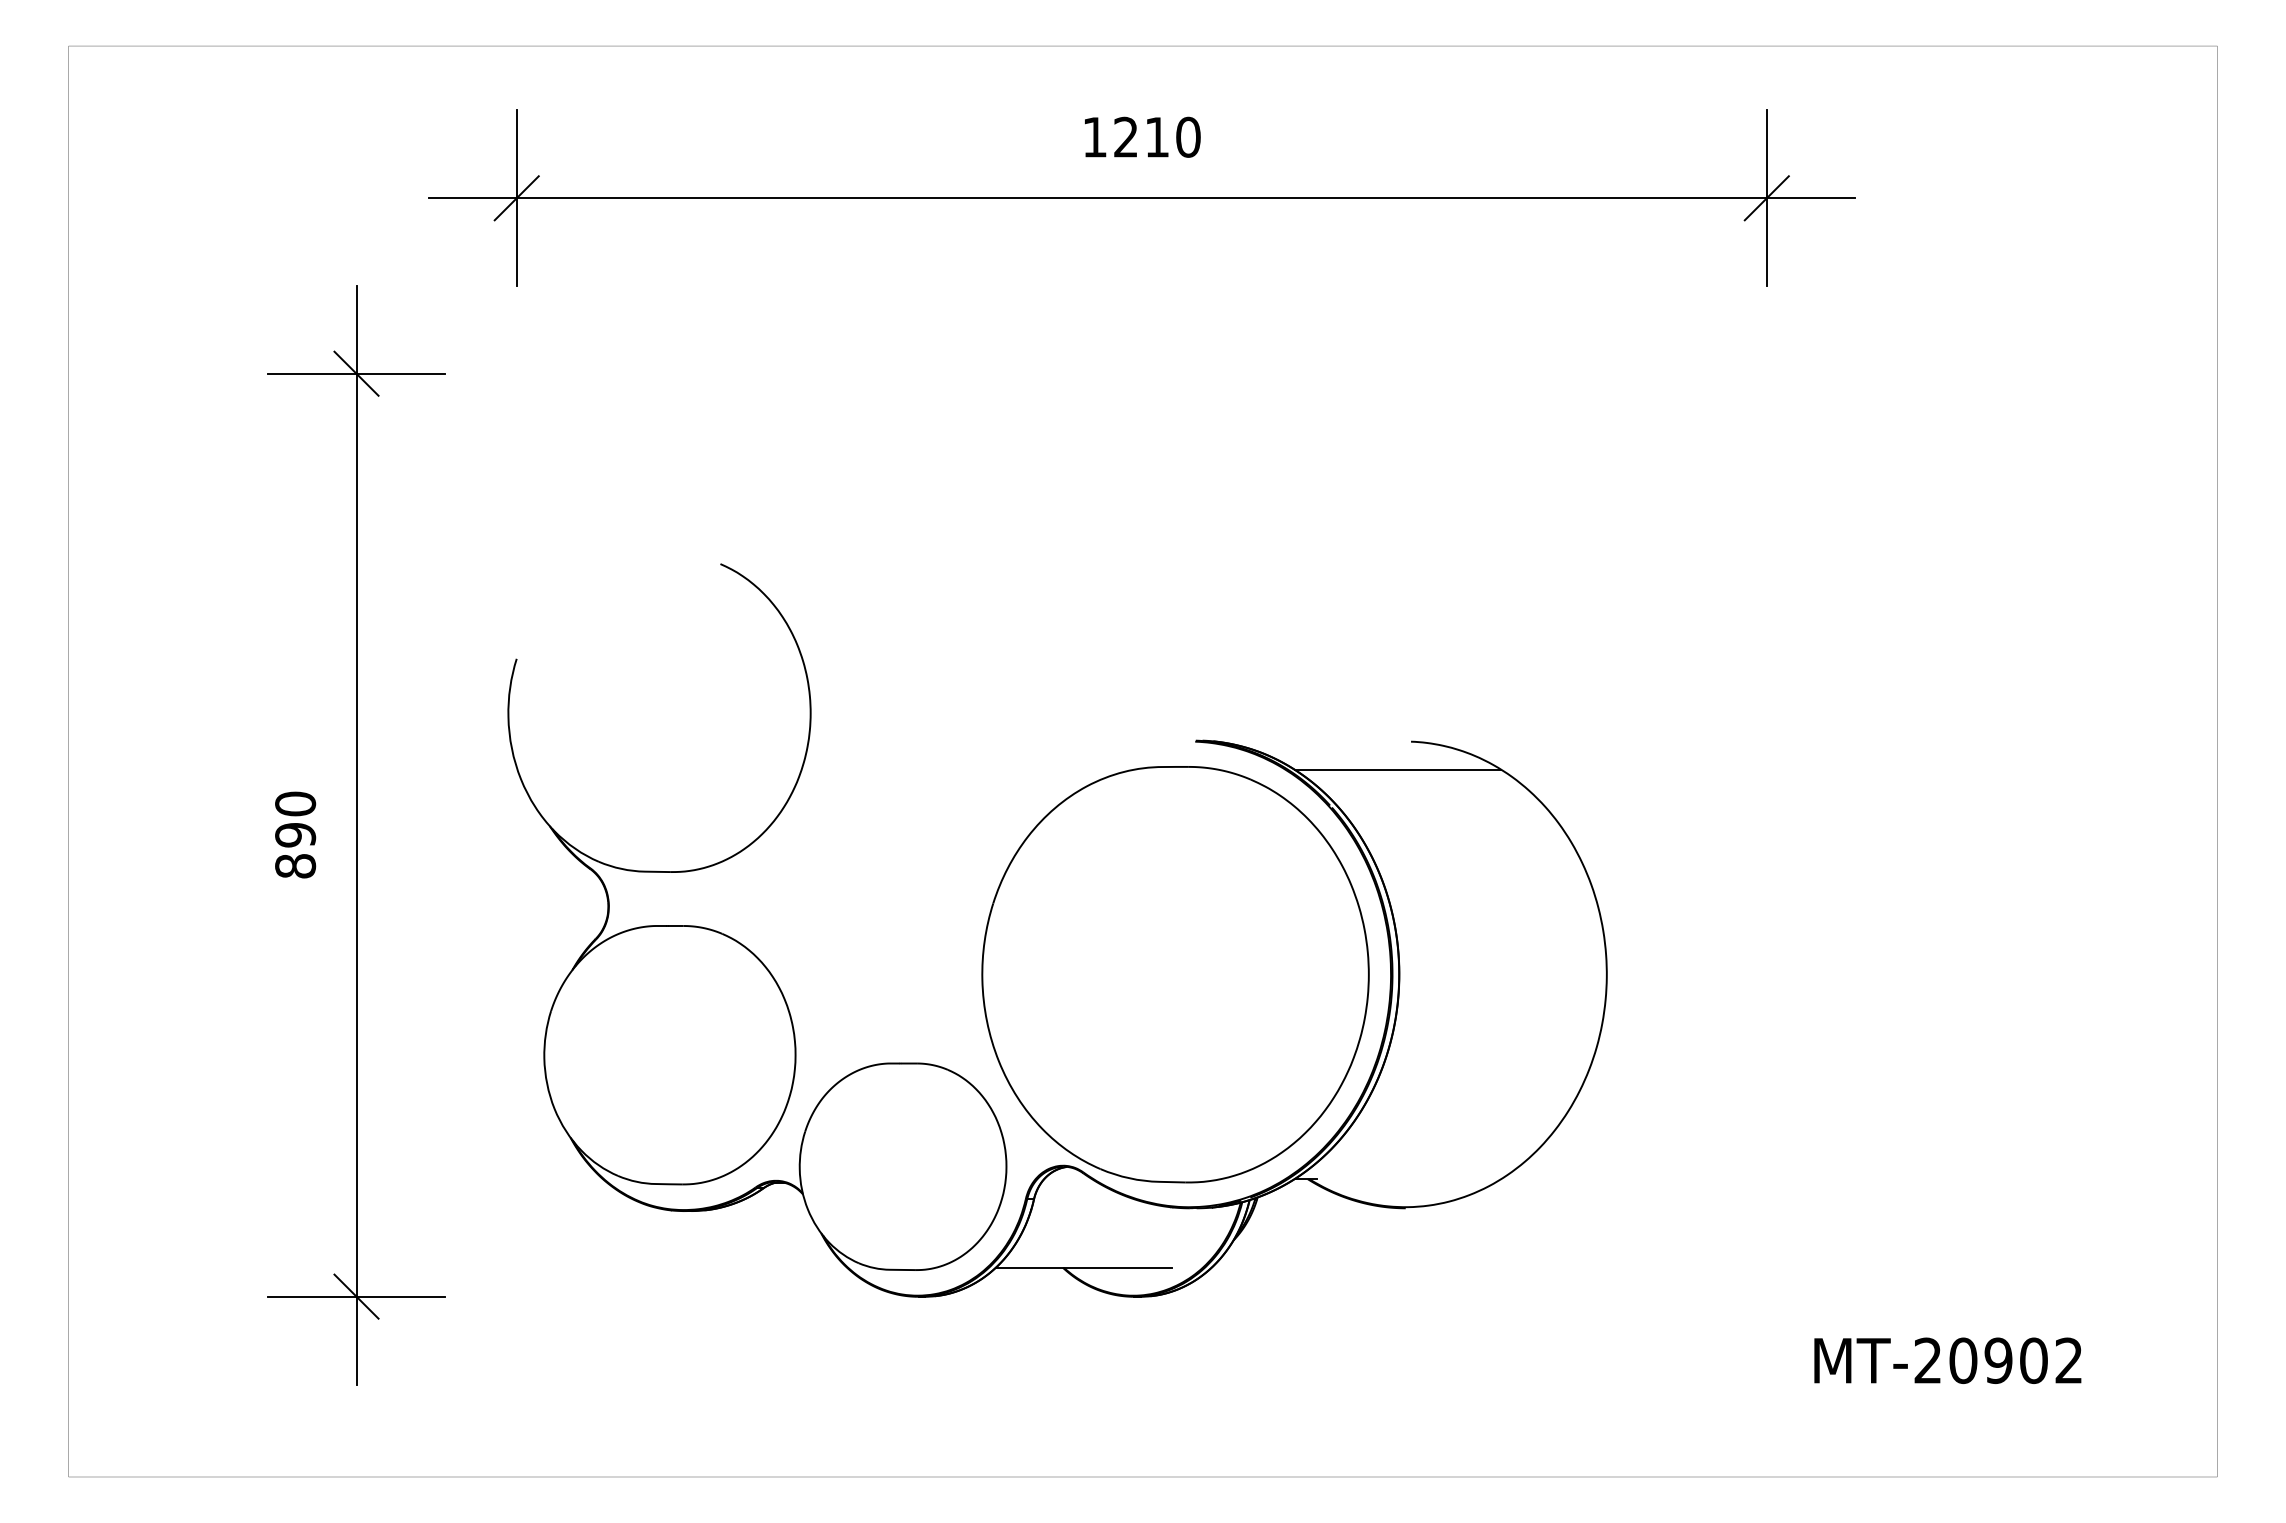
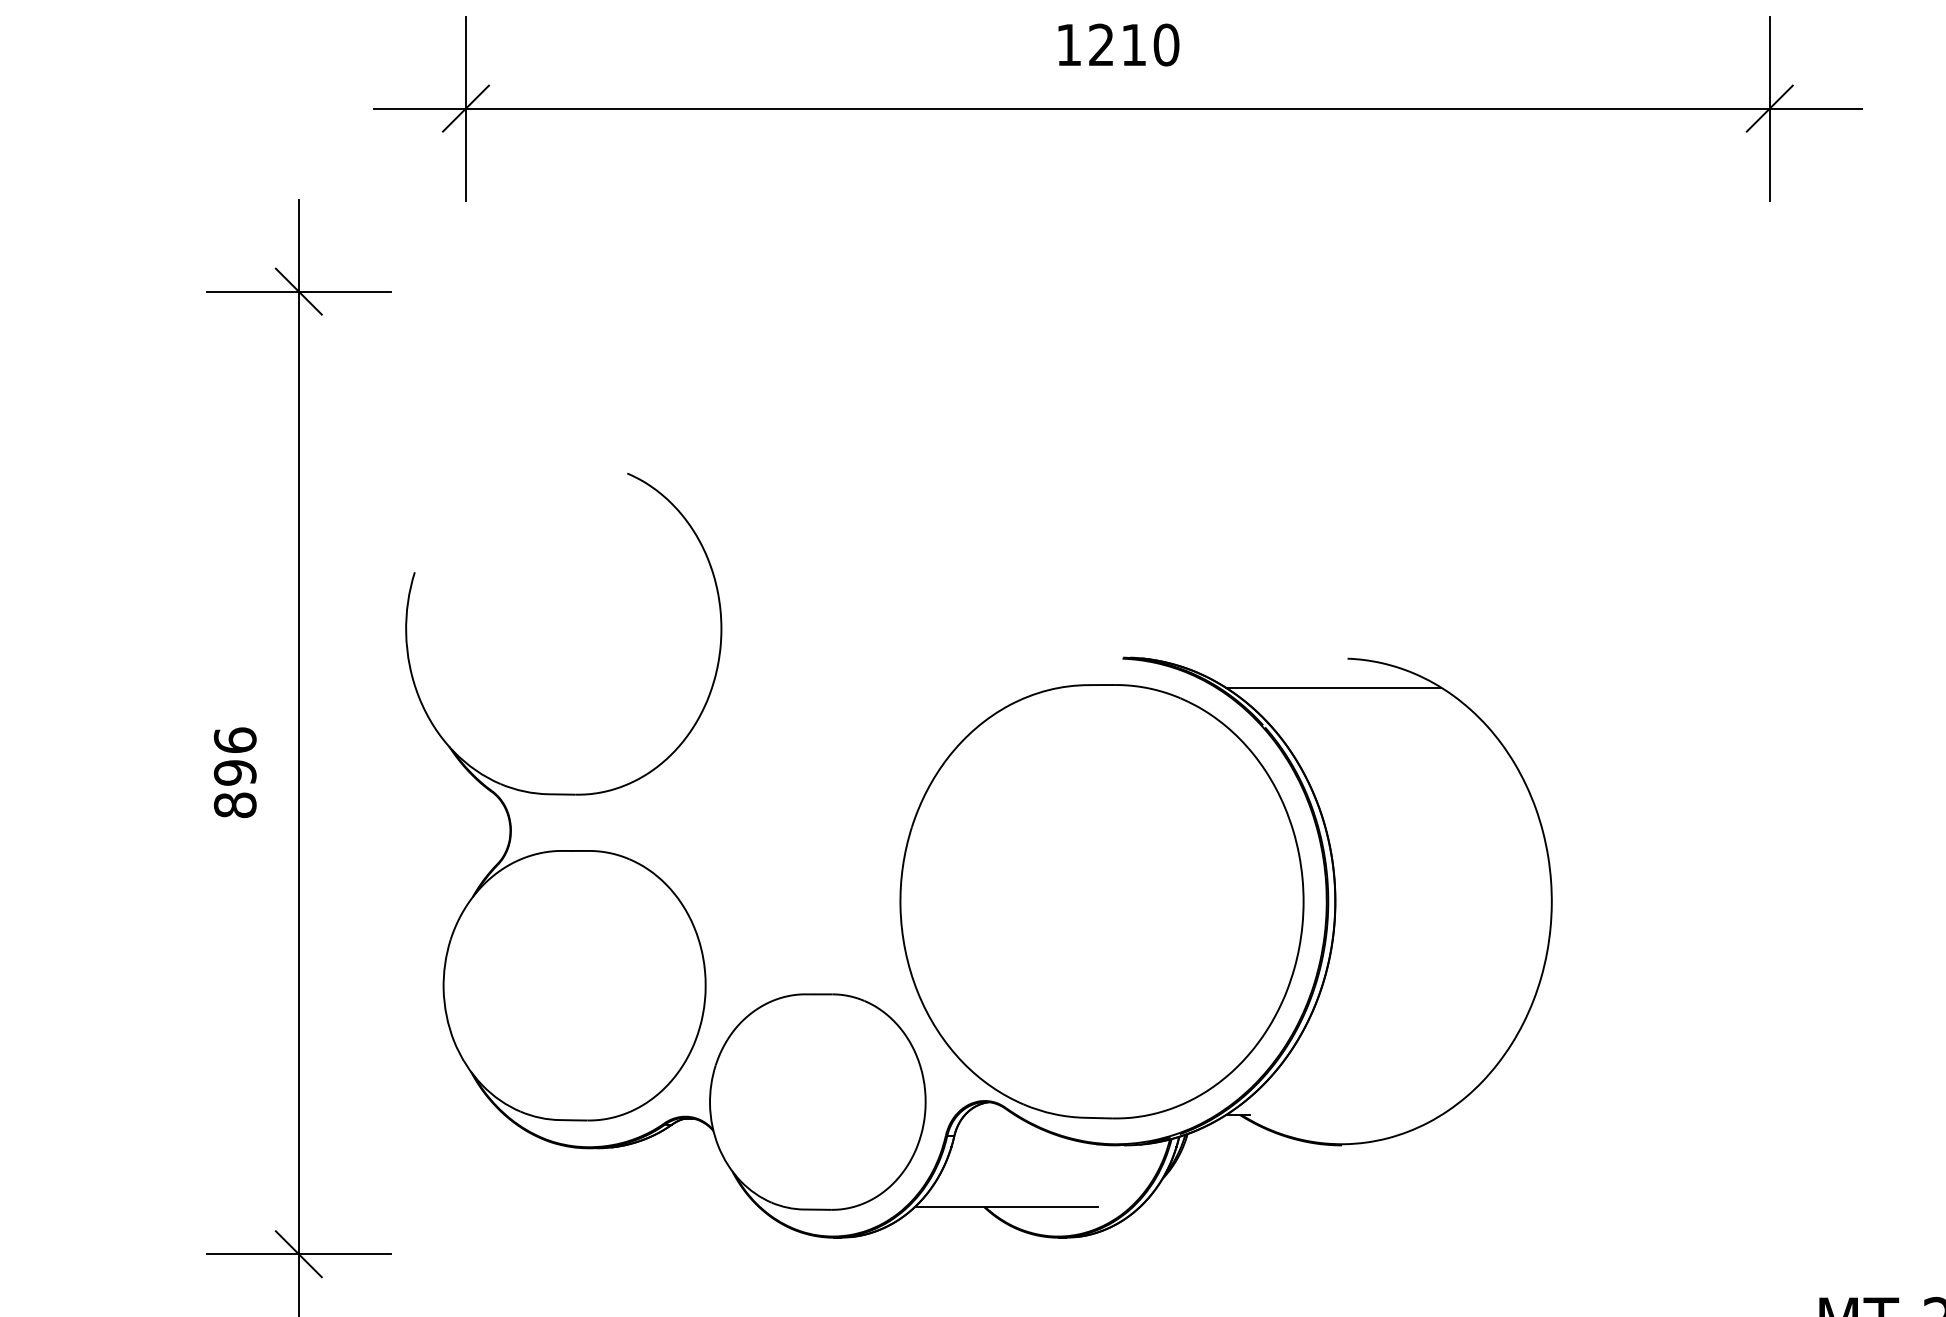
text: (295, 803) -> (235, 739), 890 -> 896
part: (1057, 930) -> (978, 855), moved

